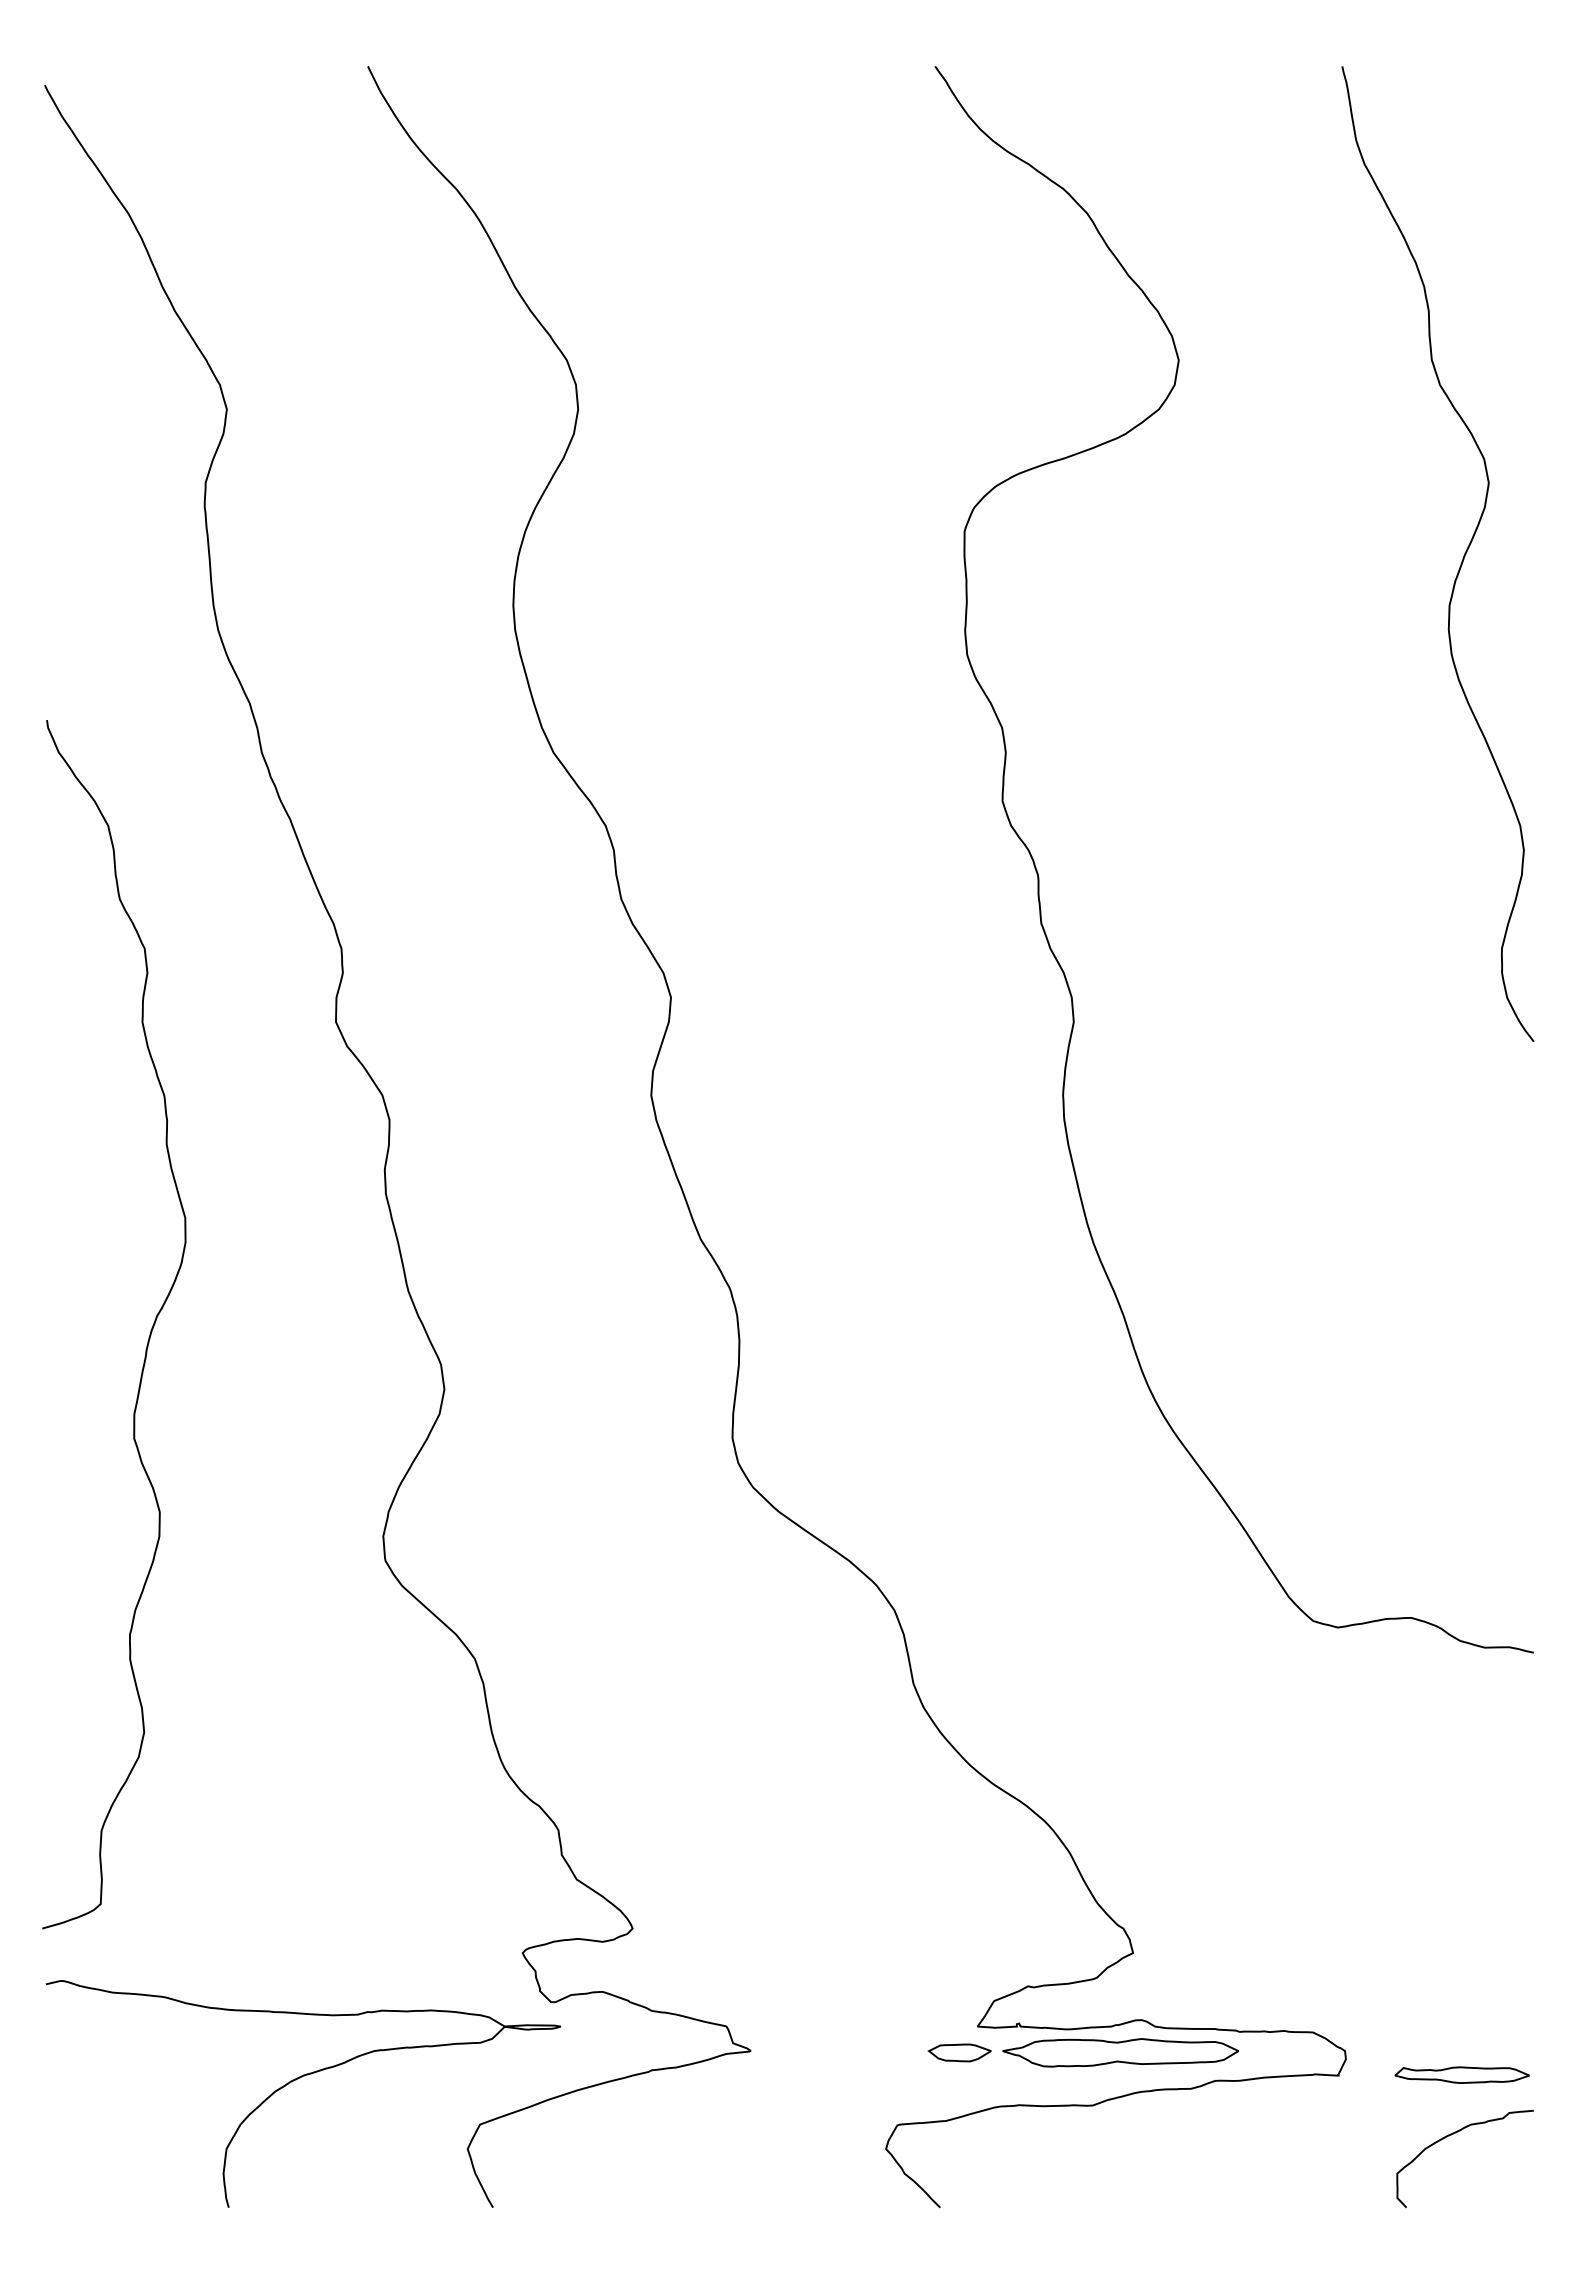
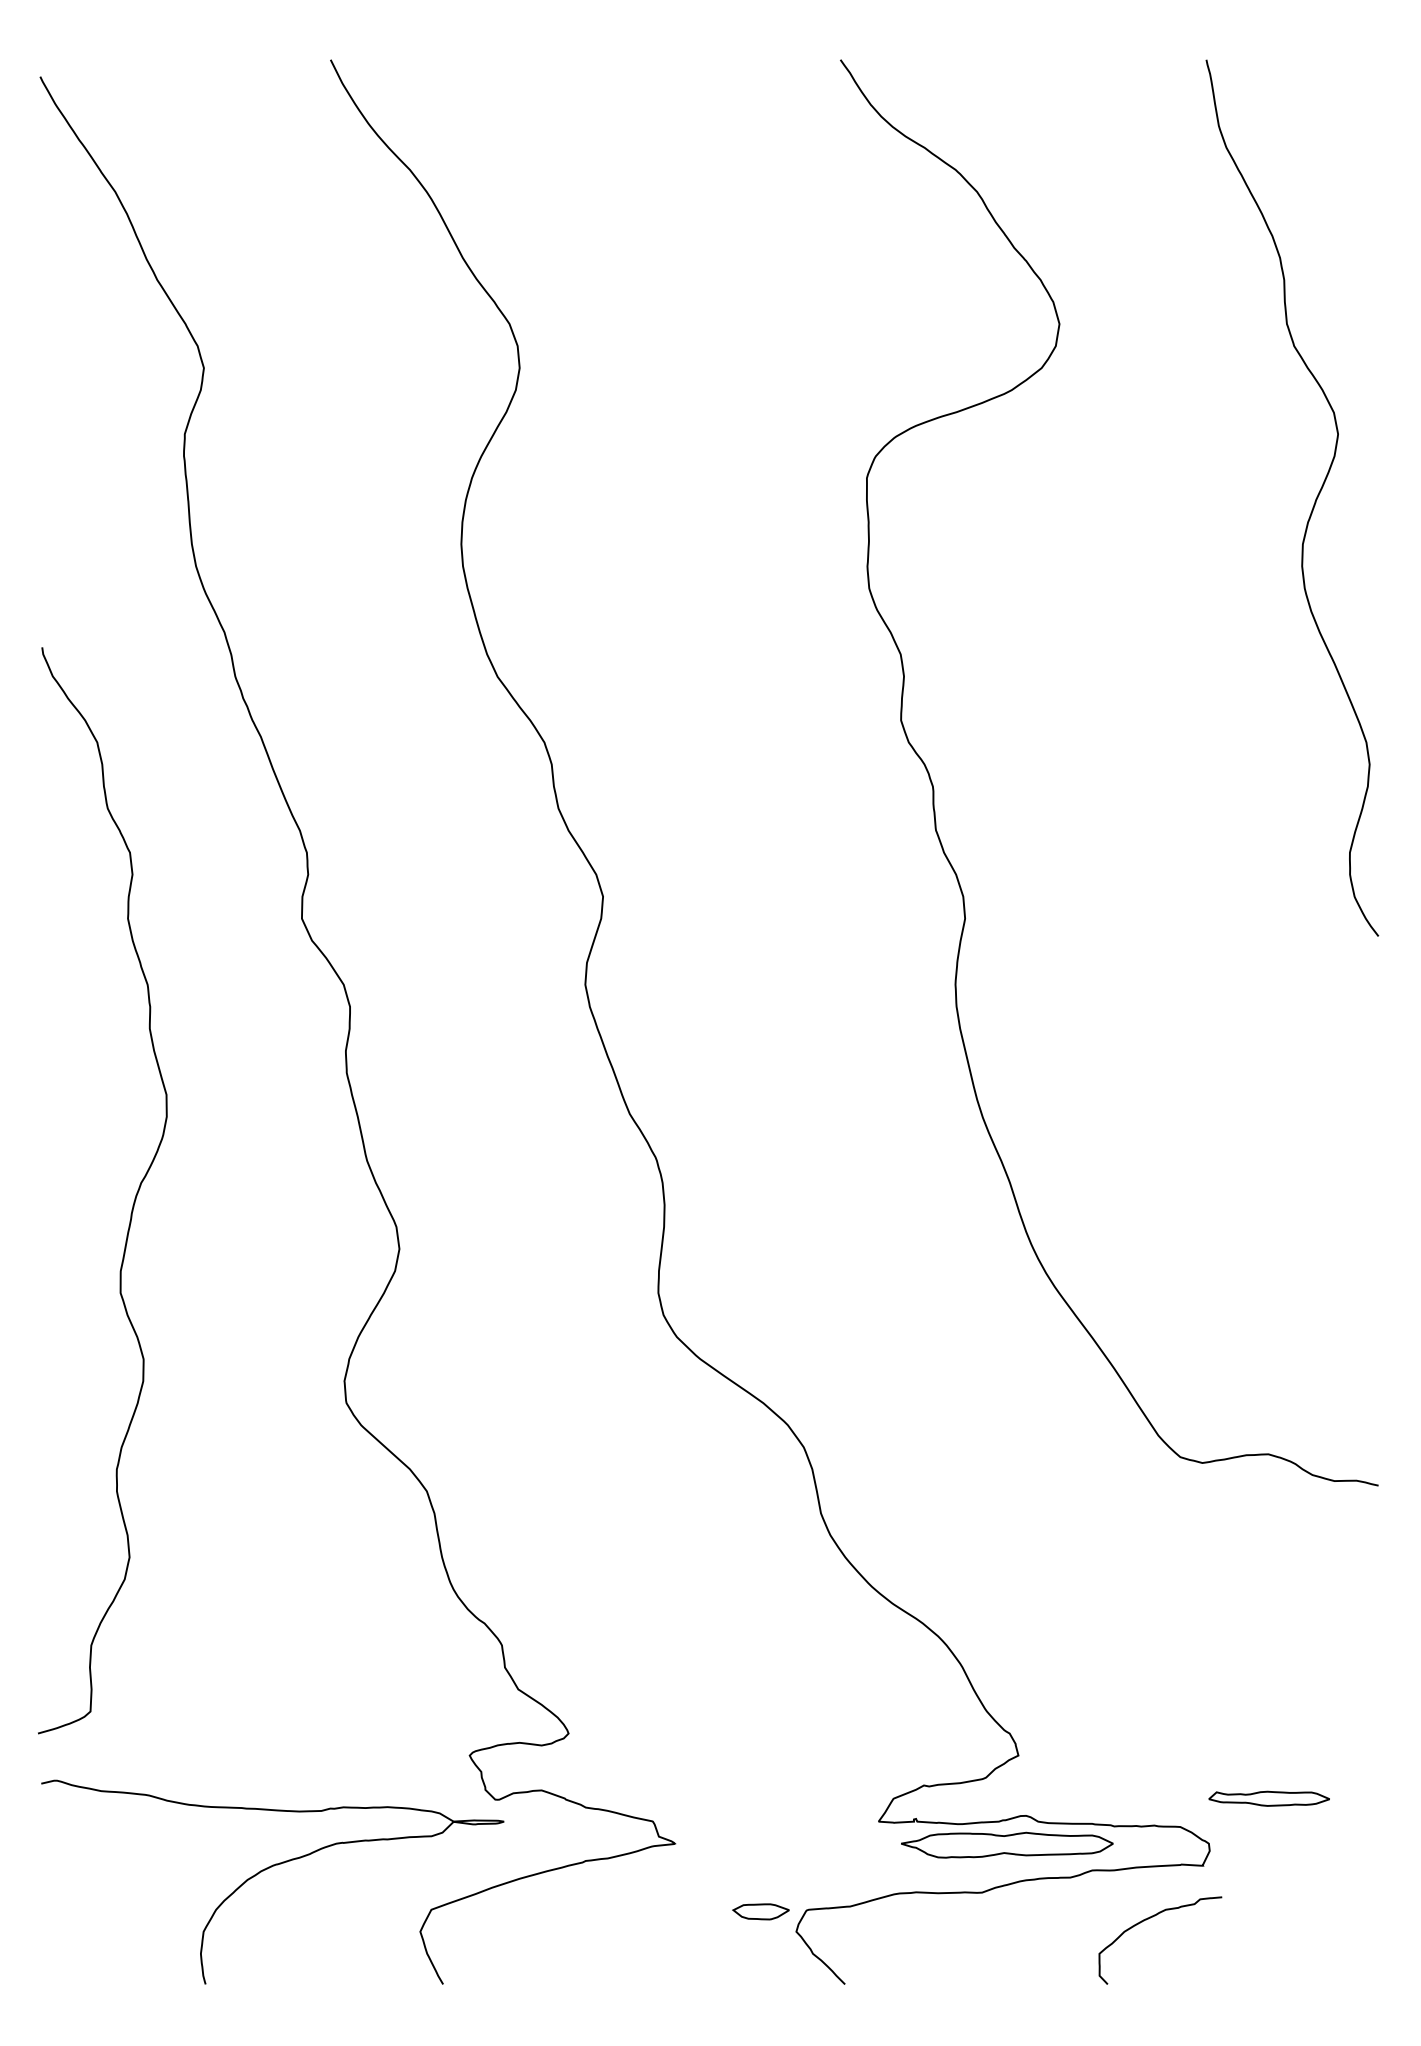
part: (959, 2052) -> (760, 1911), moved
part: (1461, 2074) -> (1268, 1798), moved
curve: (1453, 2134) -> (1150, 1918), moved

